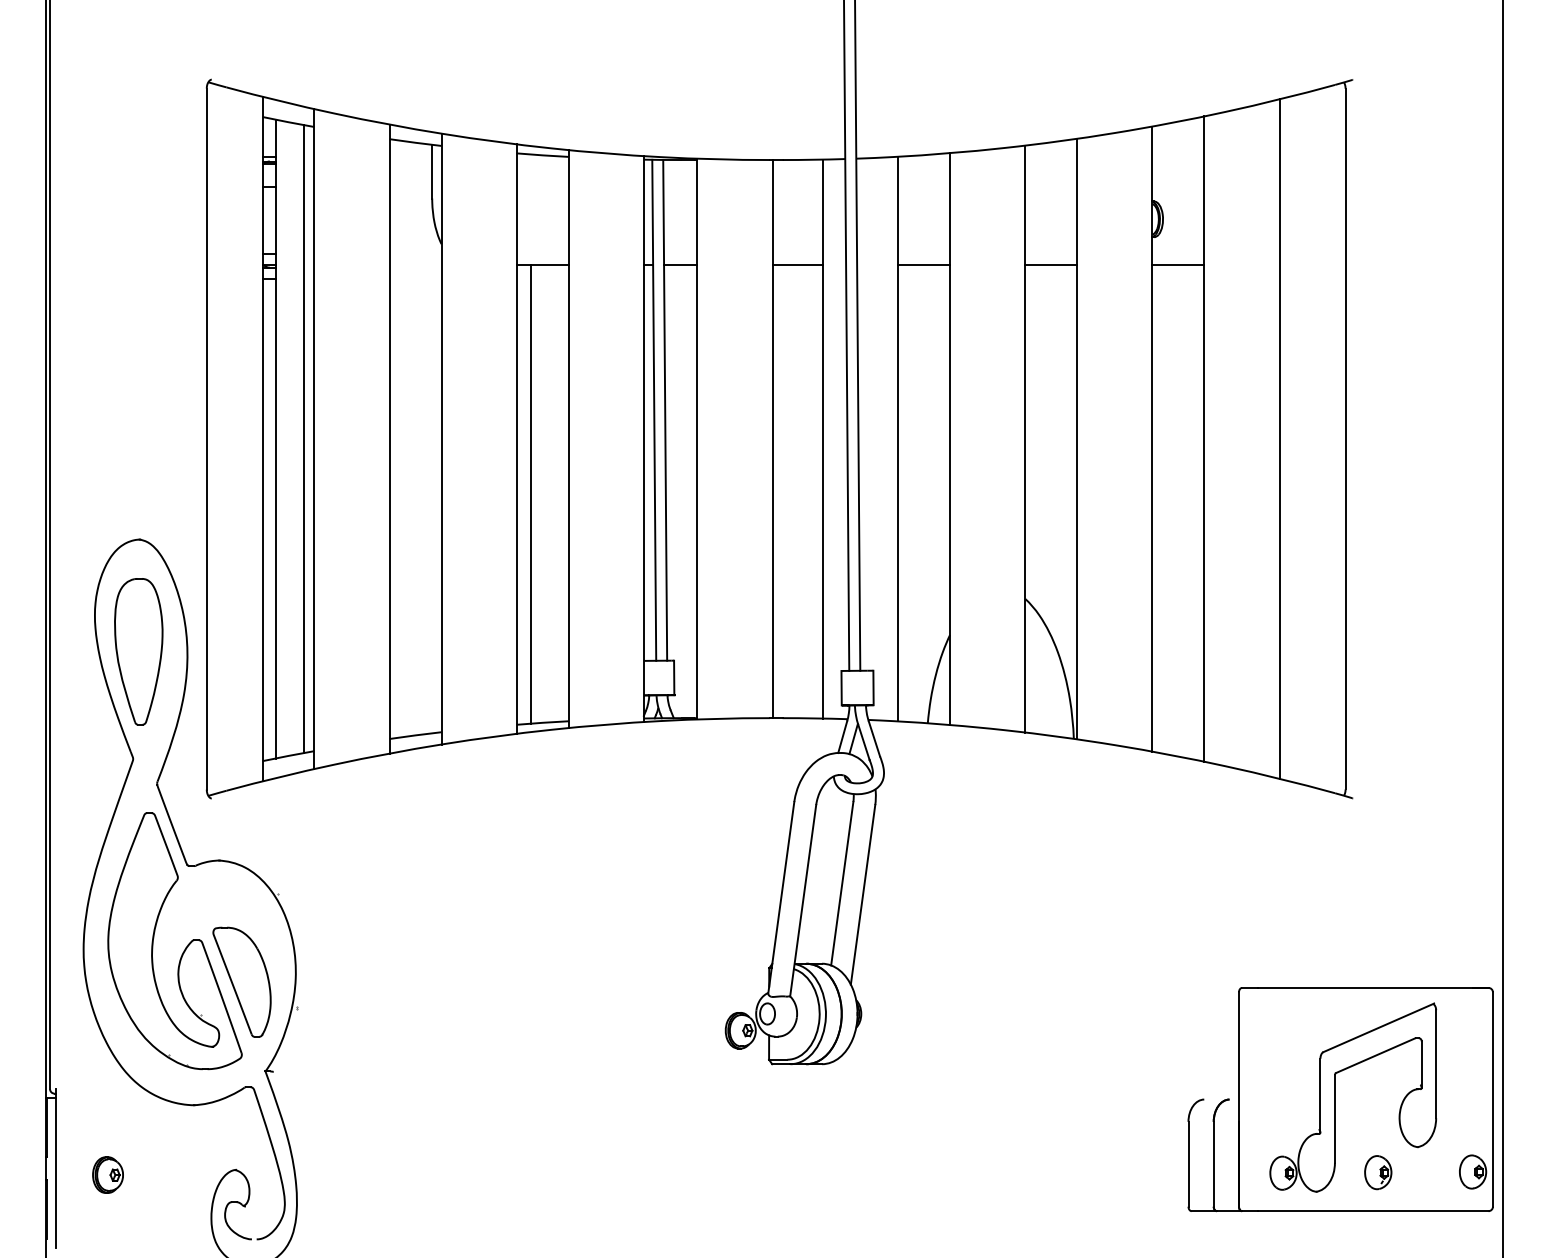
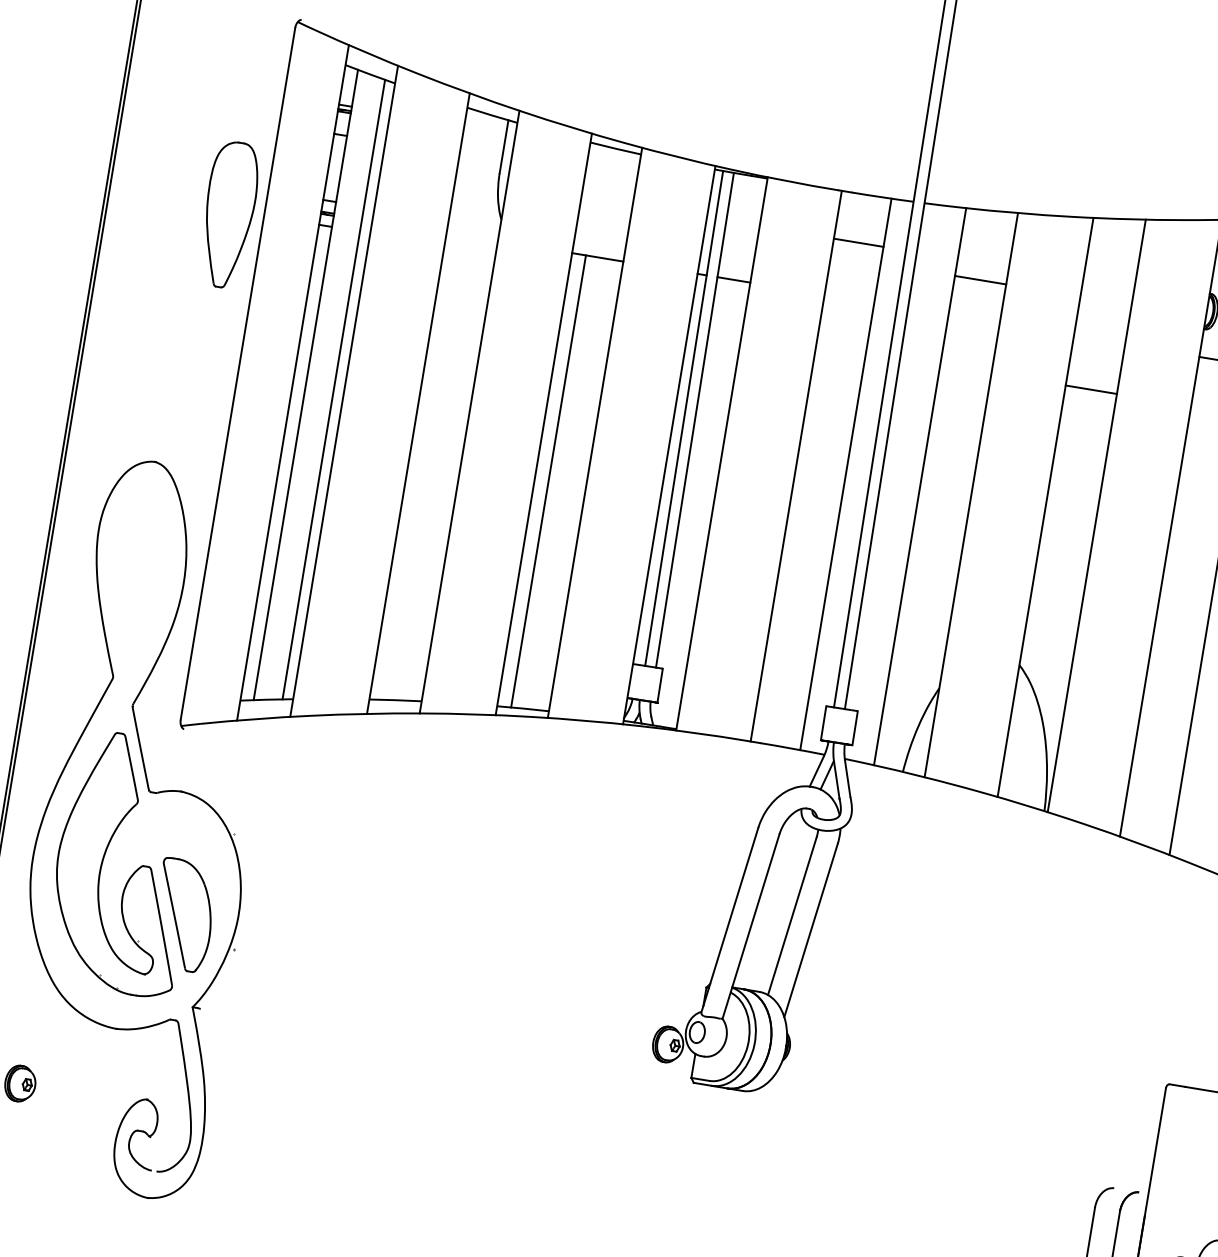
line: (797, 265) -> (858, 242), moved
line: (924, 265) -> (980, 280), moved
line: (1051, 265) -> (1091, 389), moved
part: (138, 651) -> (228, 214), moved

